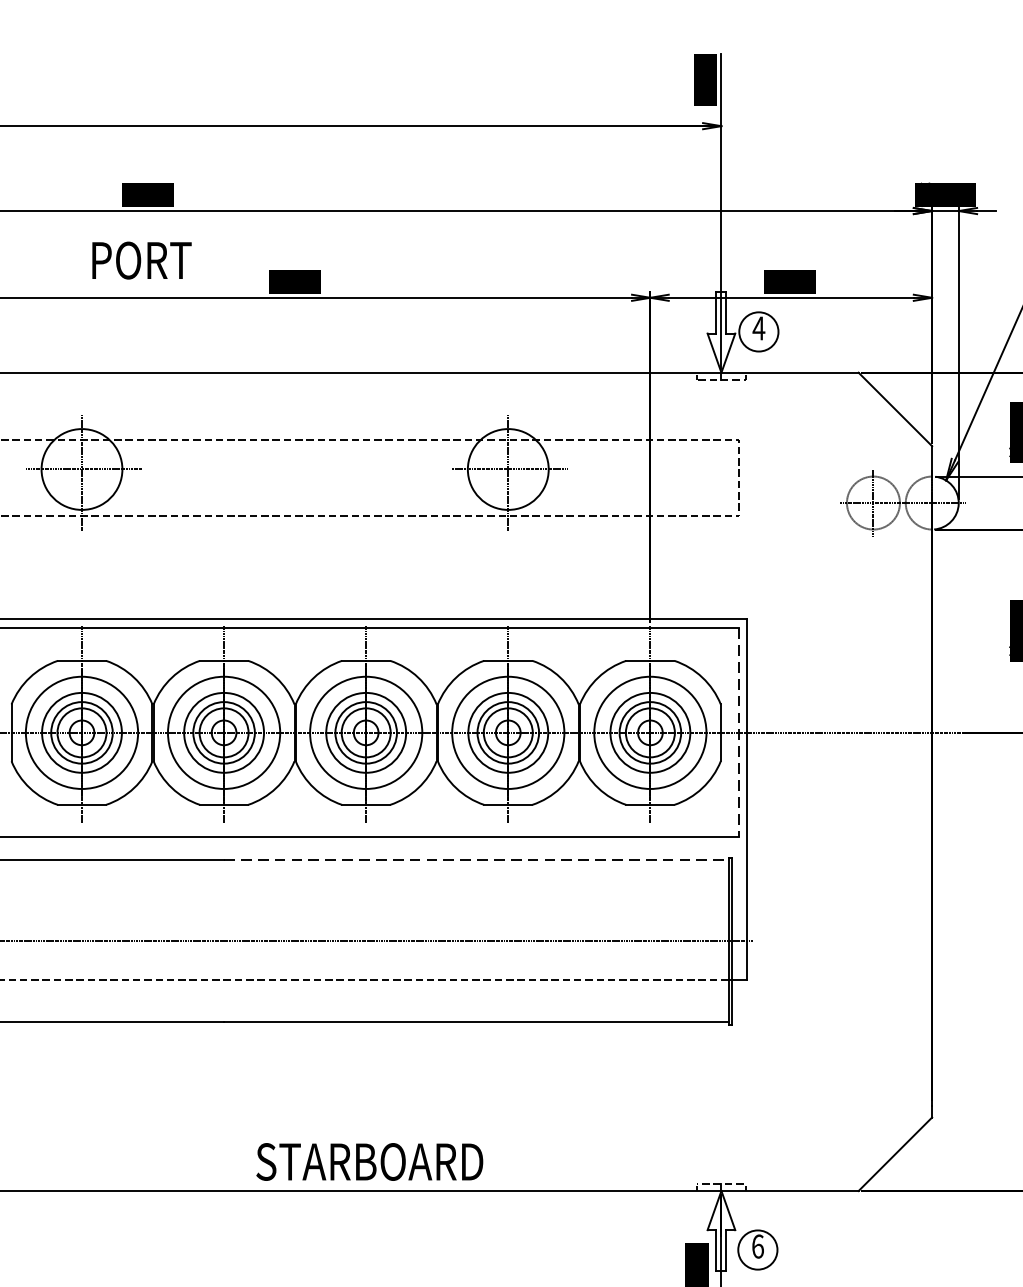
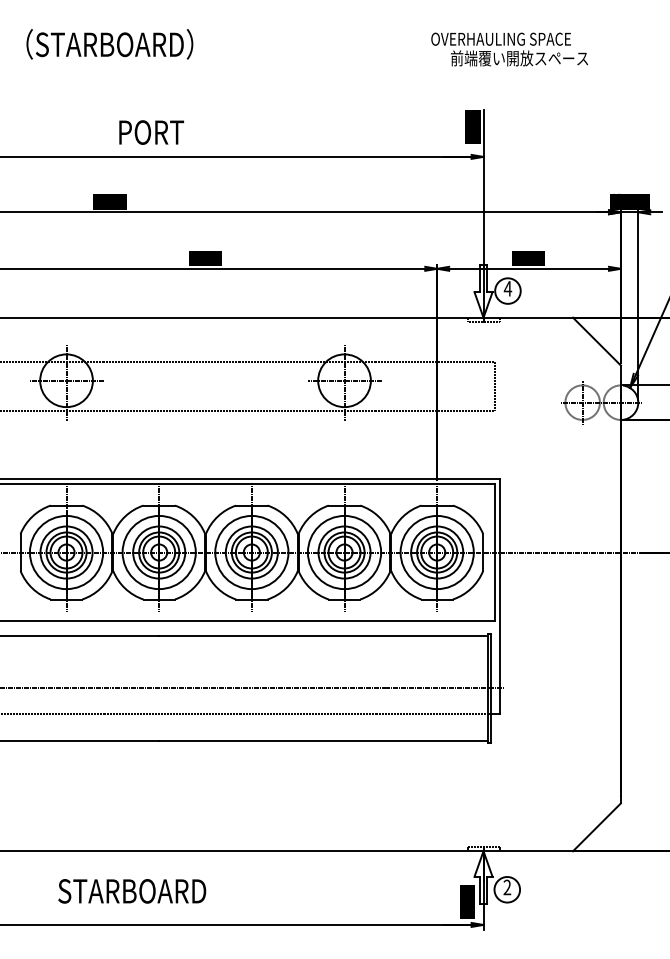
text: (141, 260) -> (151, 132), moved
line: (738, 734) -> (494, 553), dashed -> solid
line: (474, 860) -> (322, 635), dashed -> solid
text: (370, 1162) -> (132, 891), moved
text: (758, 1246) -> (507, 887), 6 -> 2

